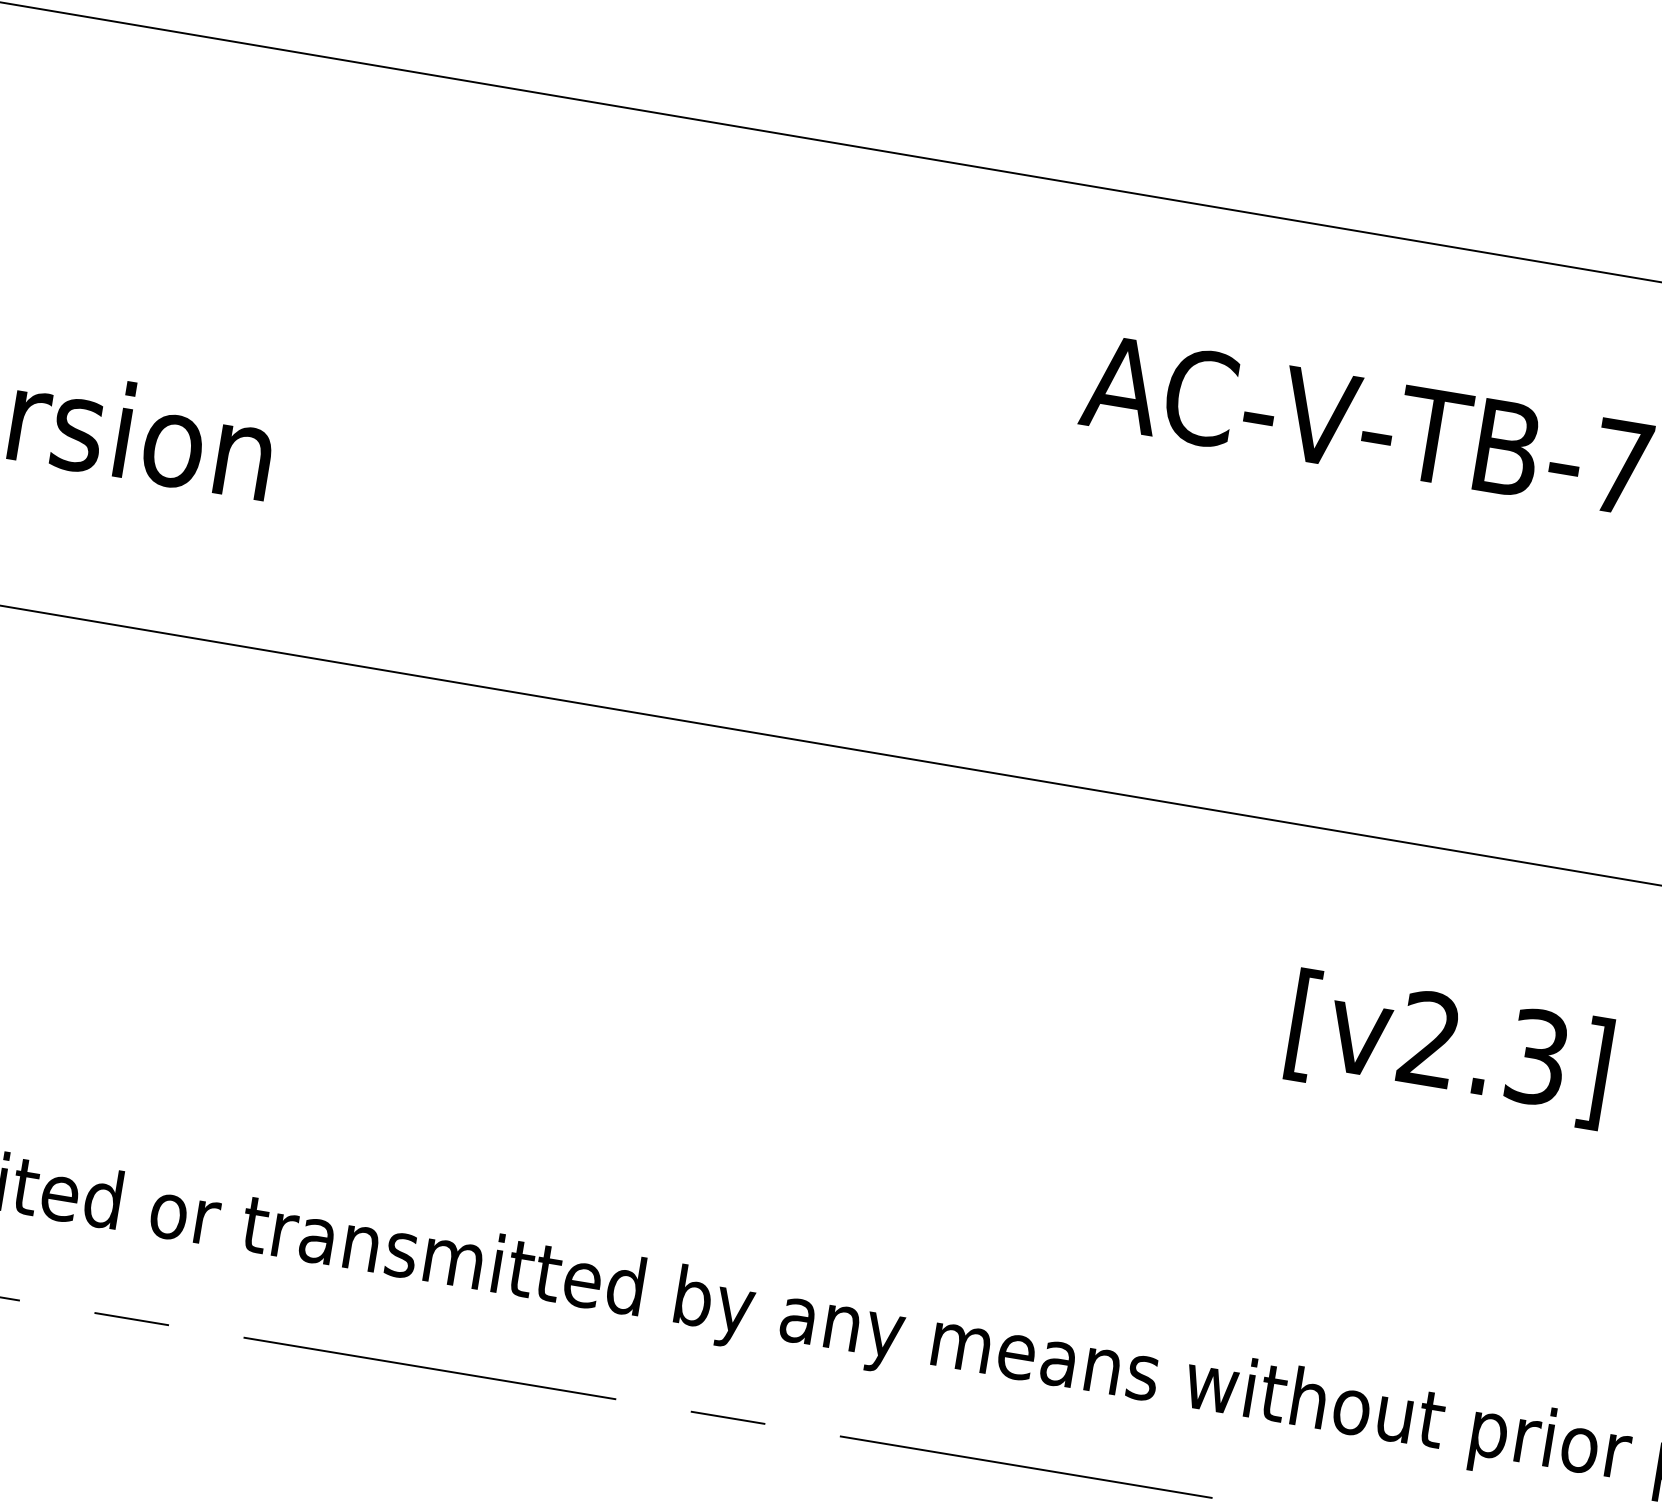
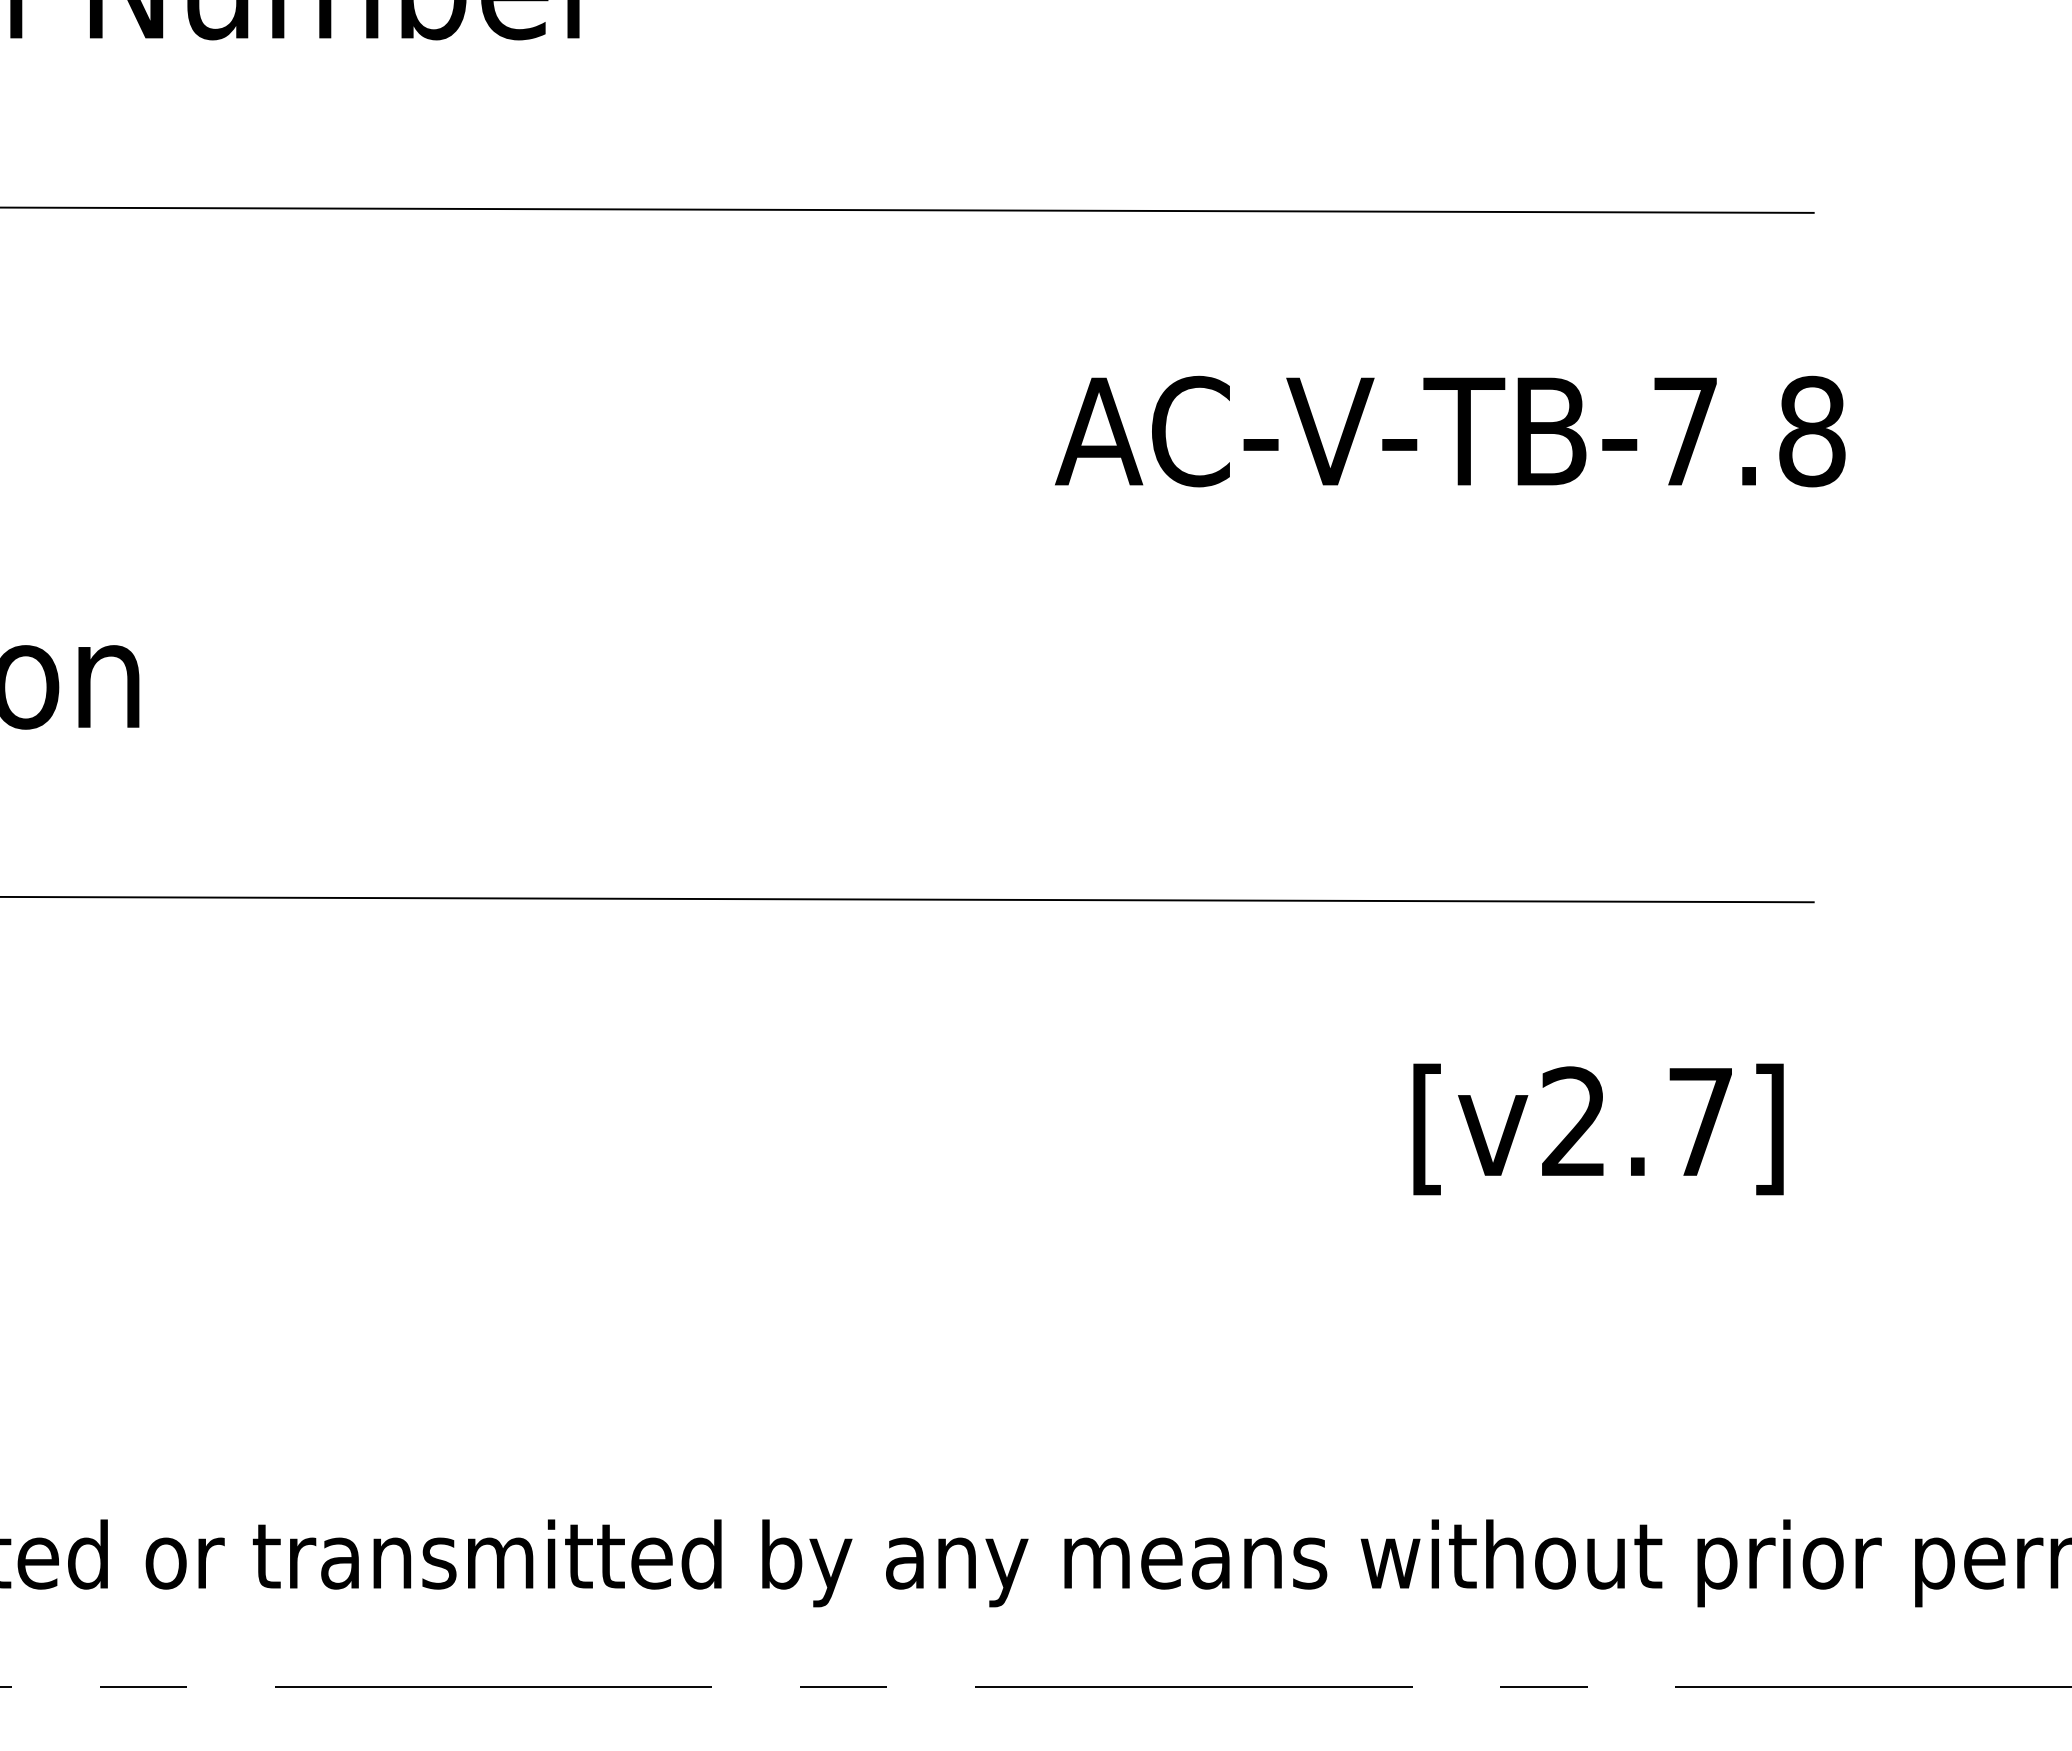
text: (1537, 1056) -> (1700, 1121), [v2.3] -> [v2.7]

